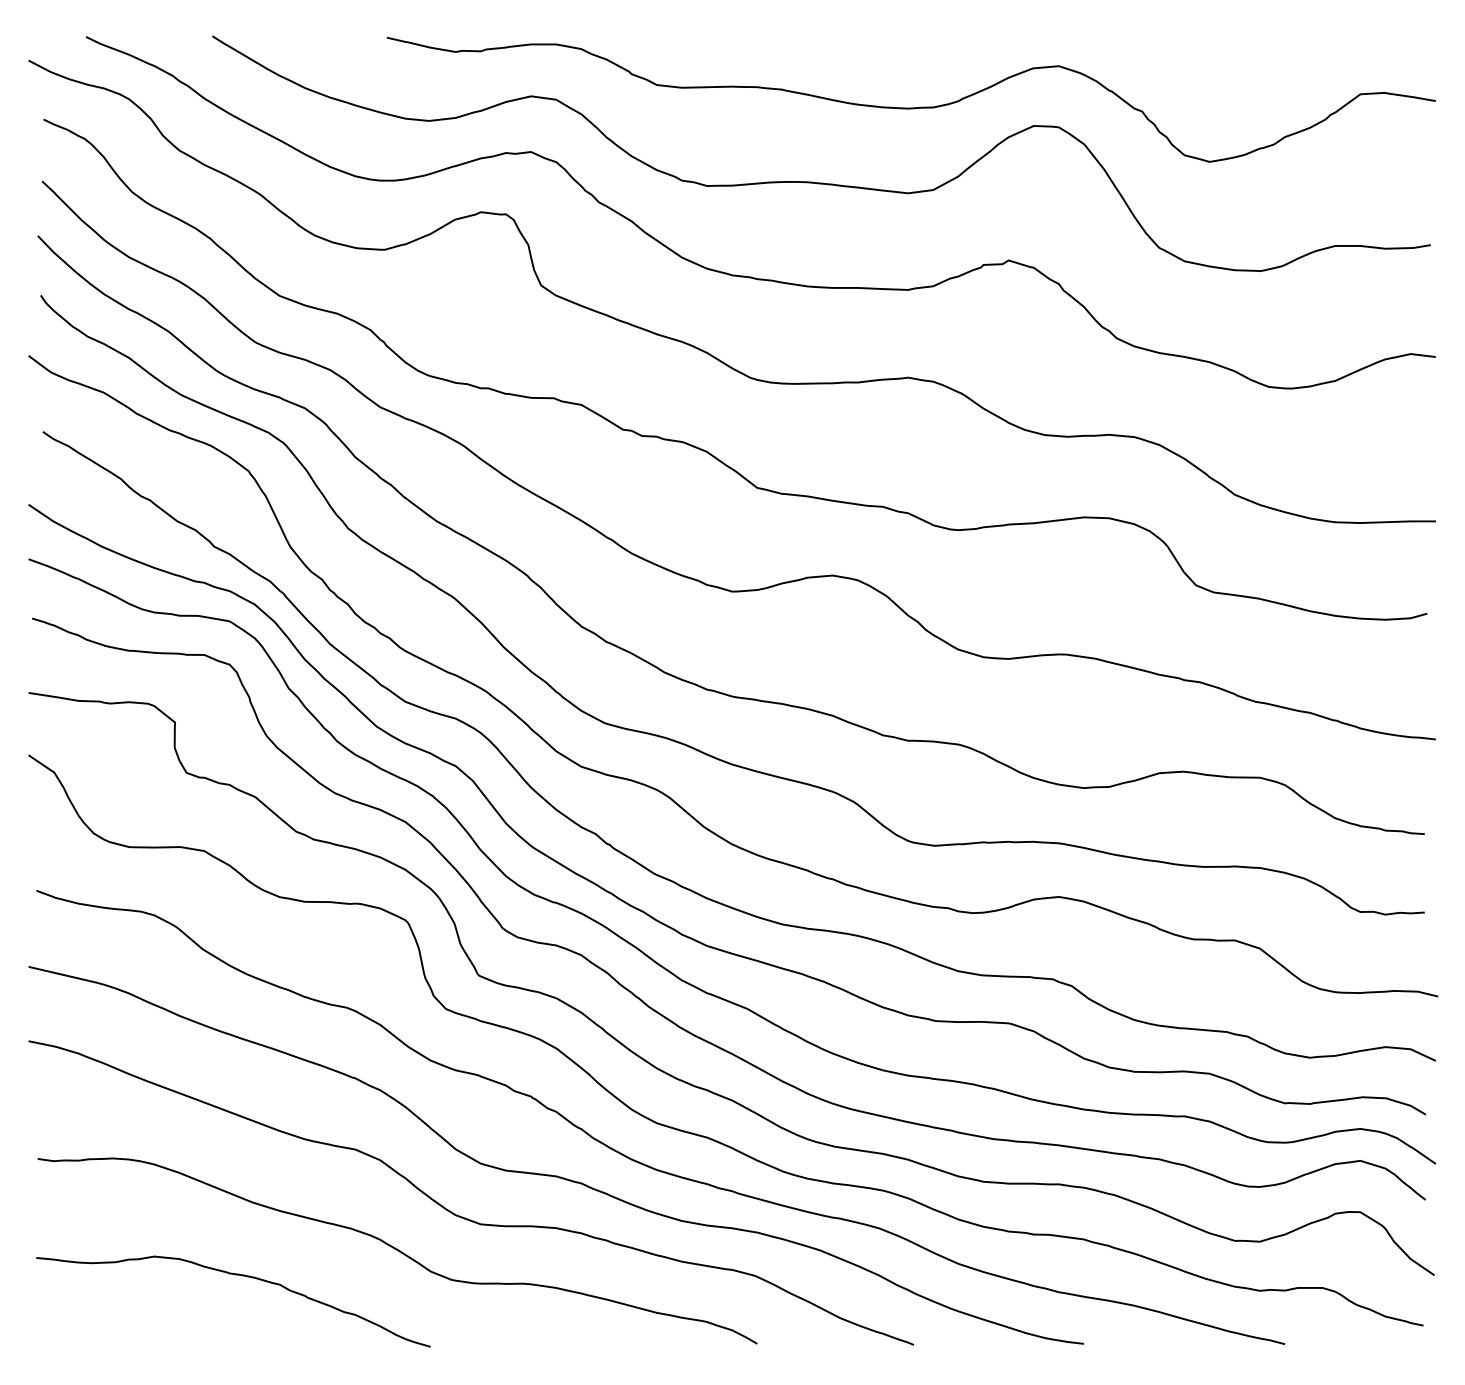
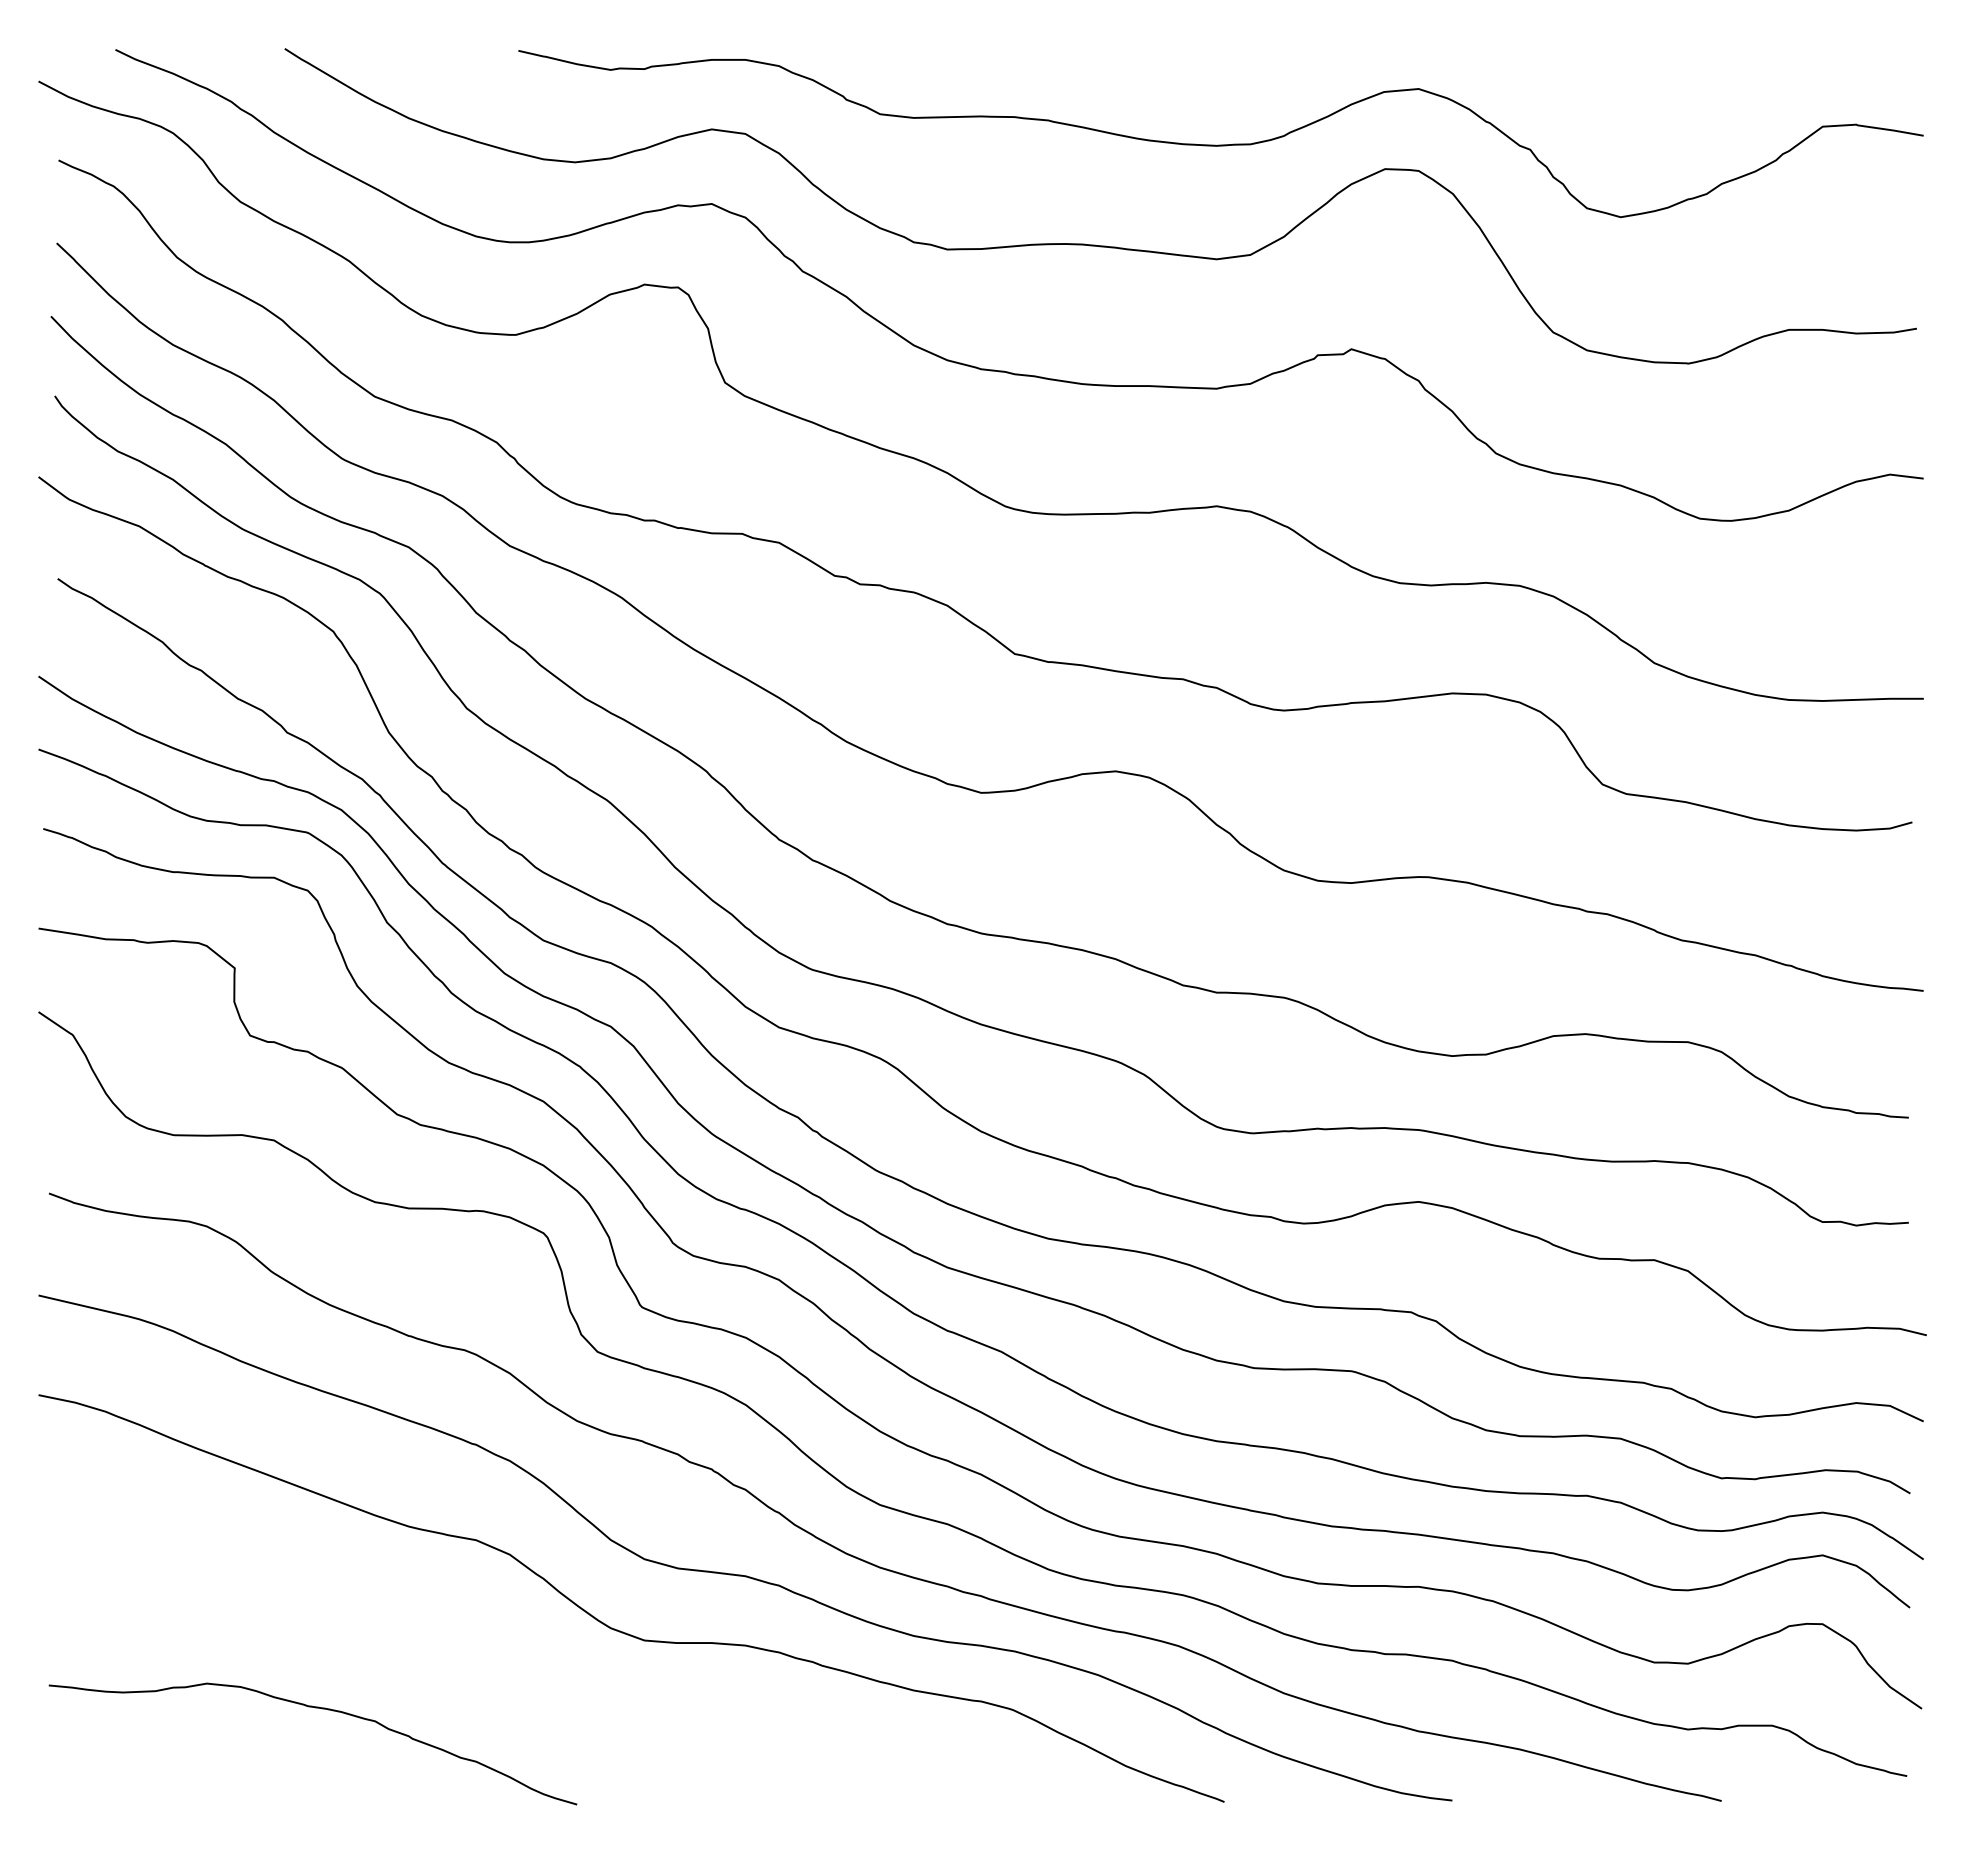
curve: (397, 1250) -> (532, 1675), removed

